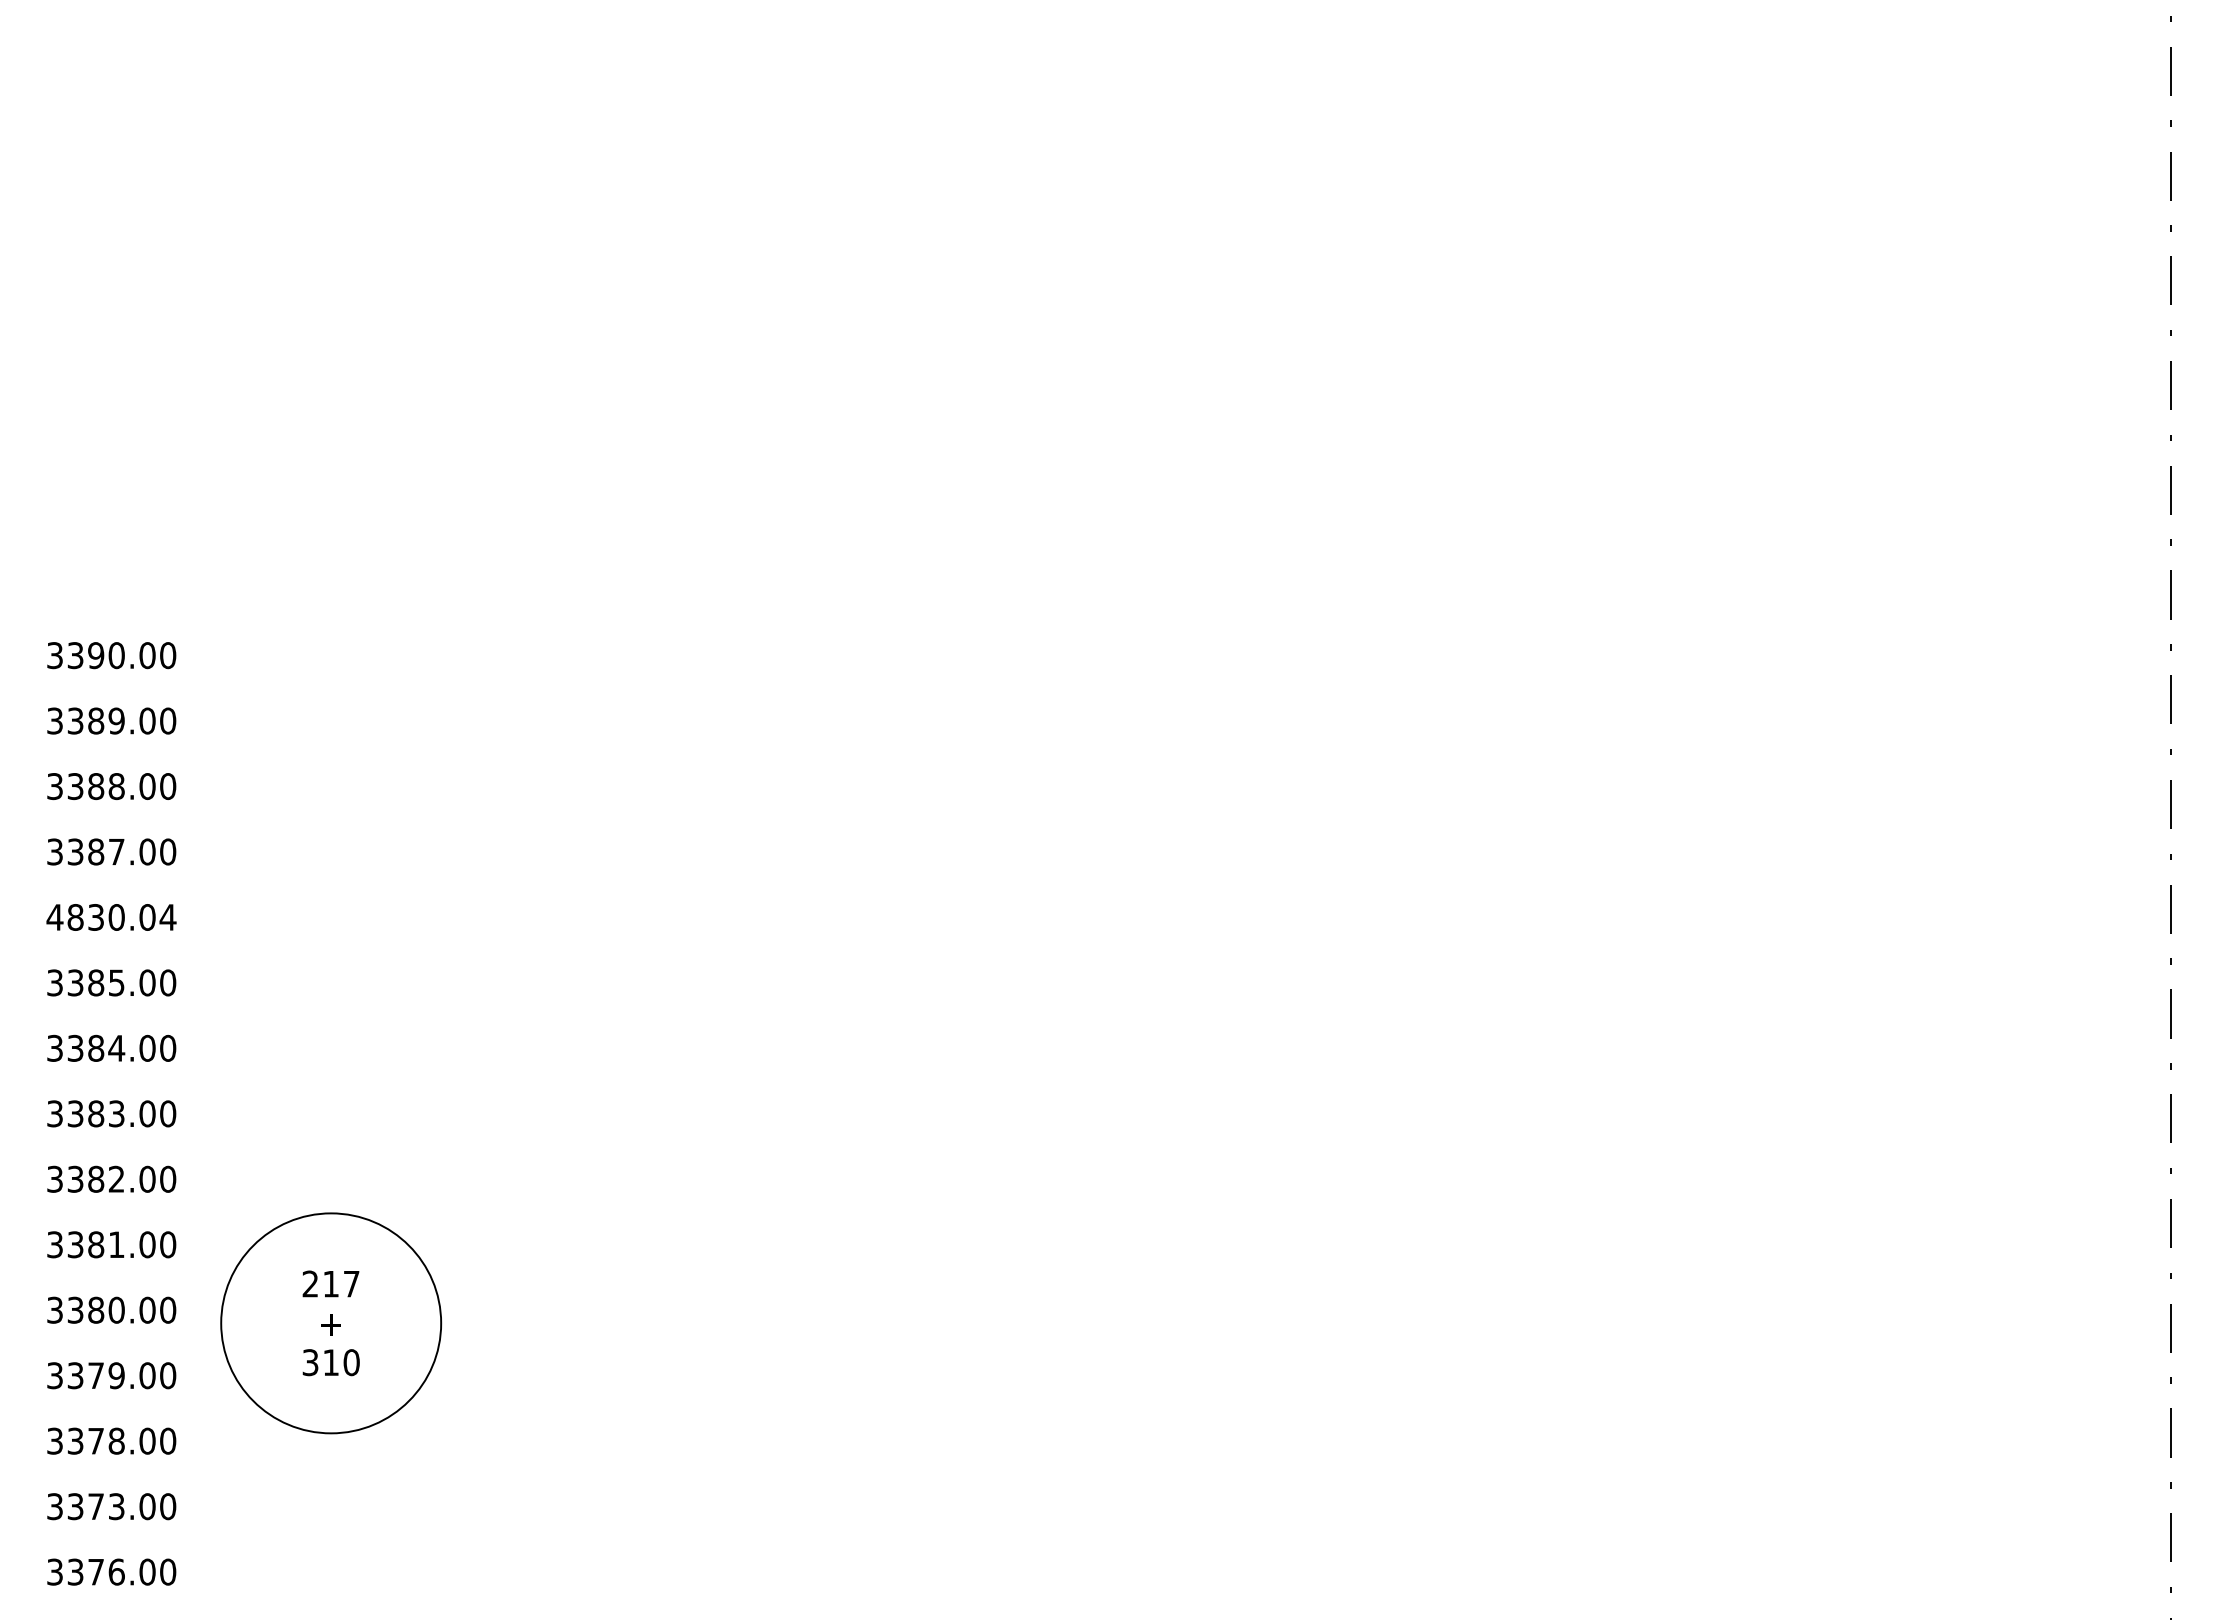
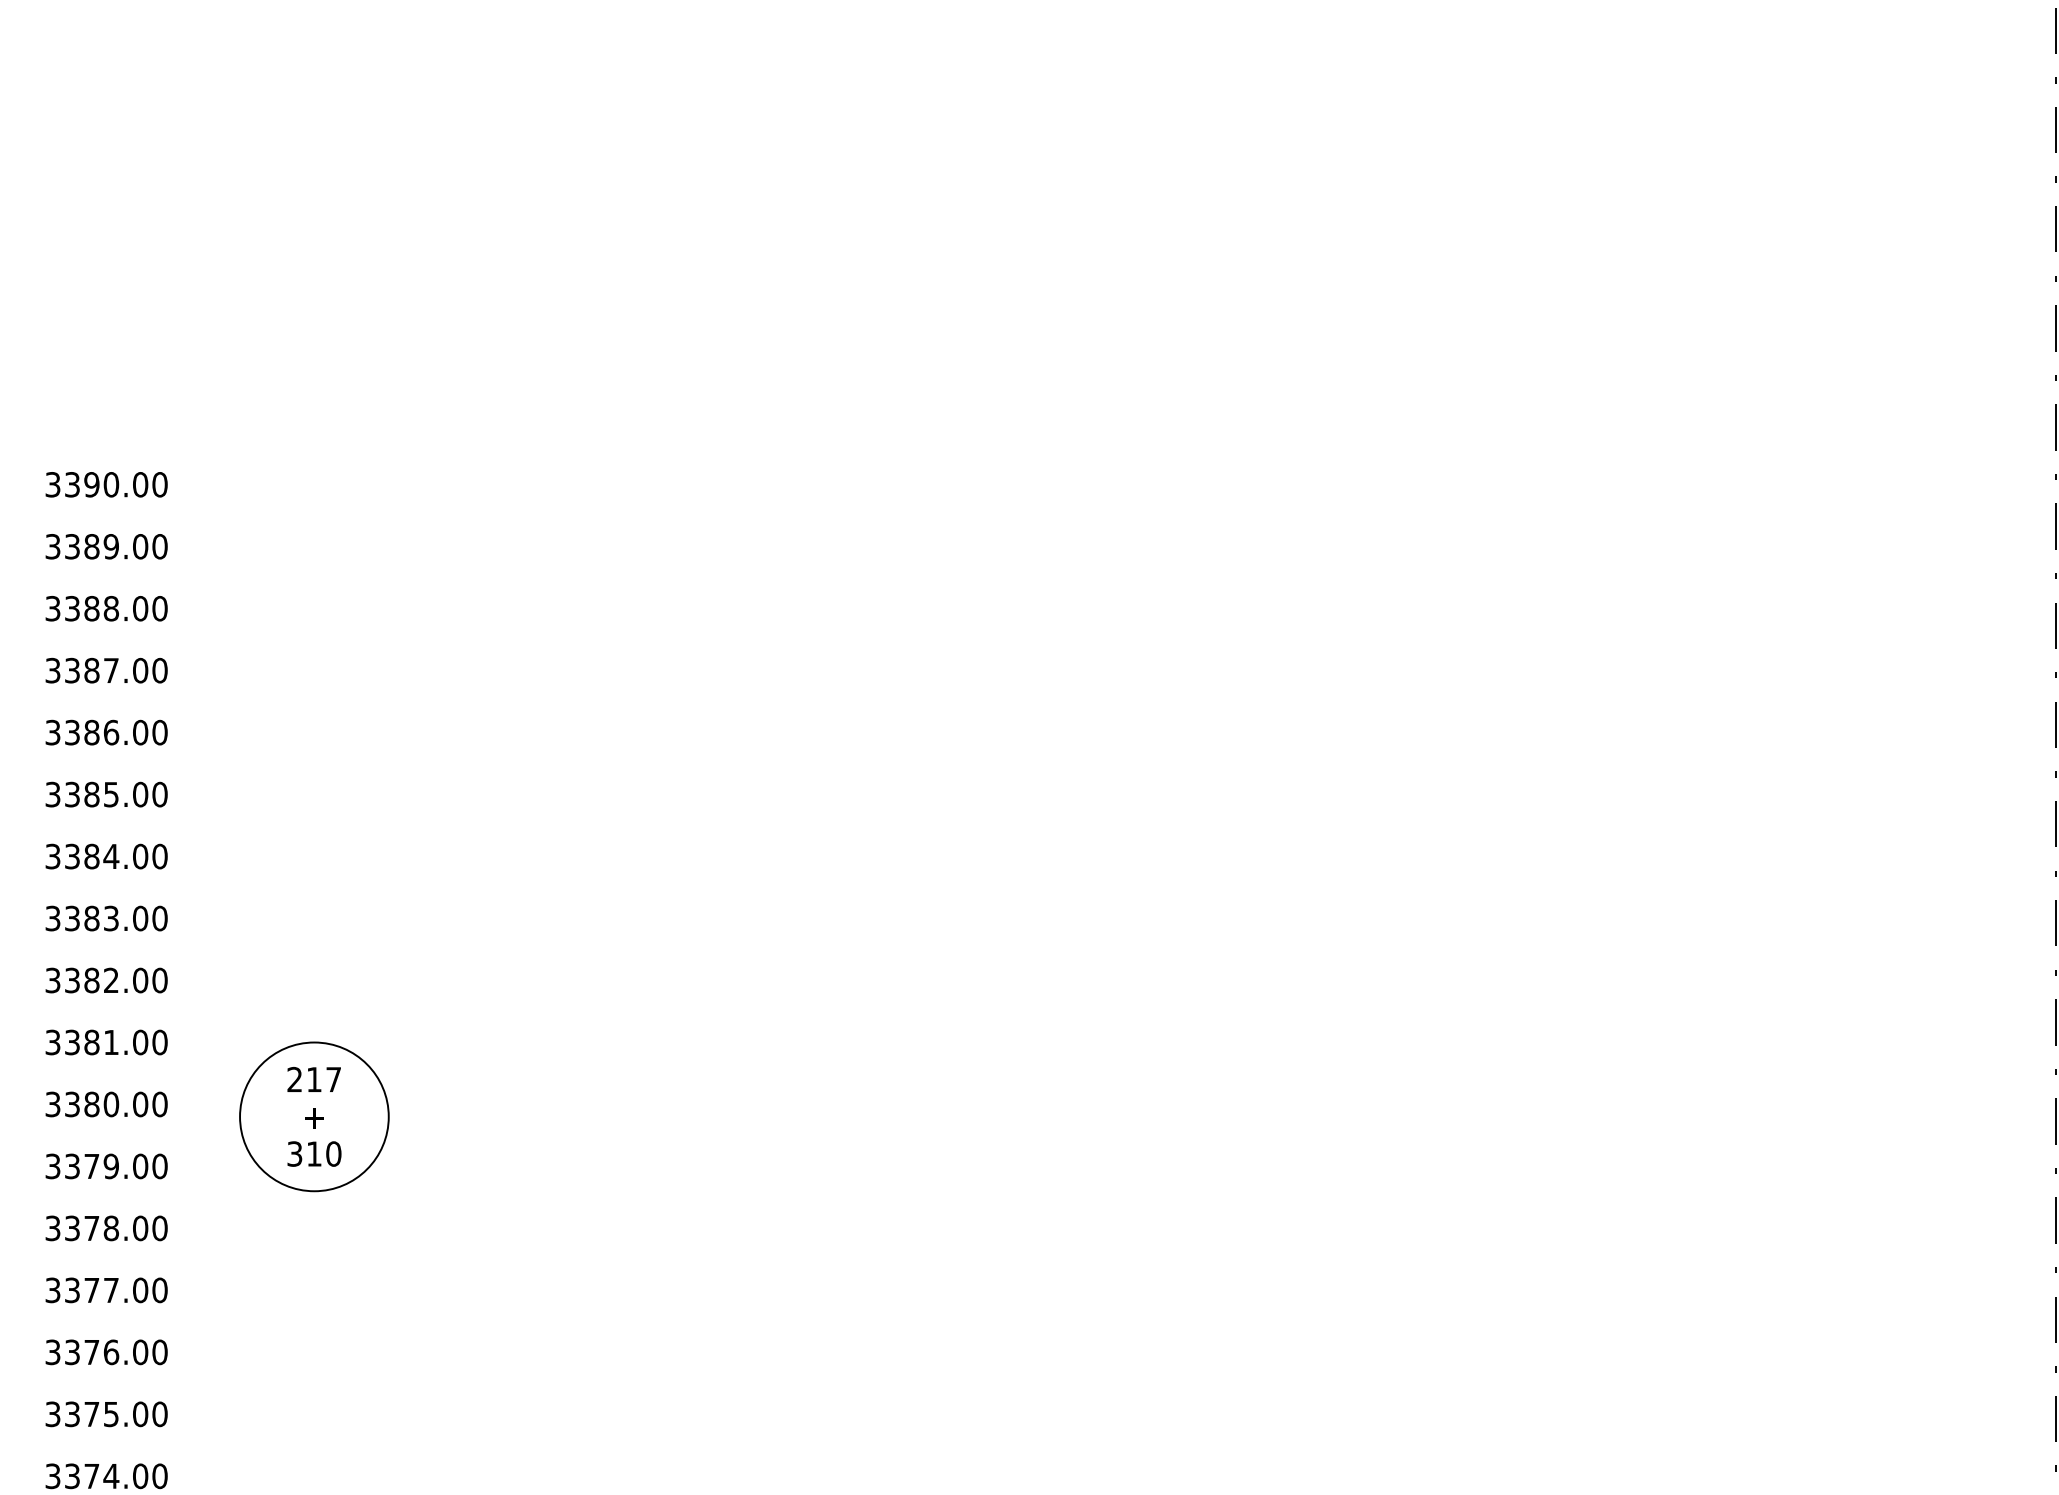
text: (111, 917) -> (106, 732), 4830.04 -> 3386.00
circle: (330, 1322) -> (313, 1116), size x0.71
text: (116, 1506) -> (111, 1290), 3373.00 -> 3377.00

